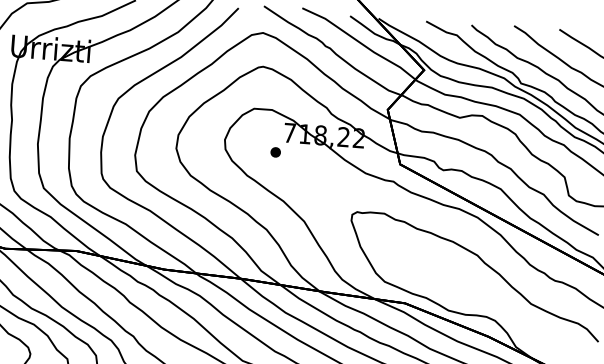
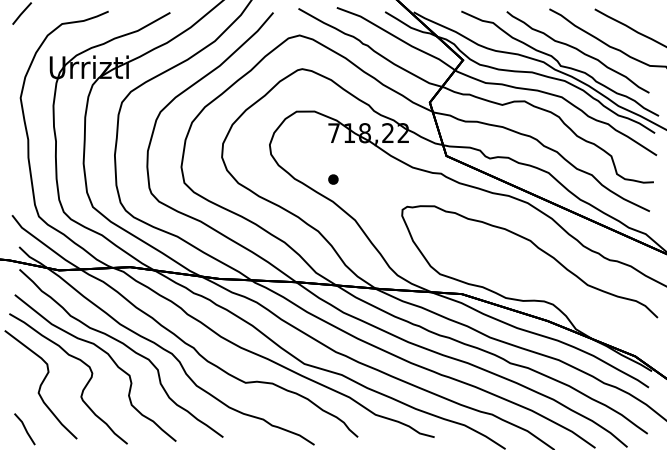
part: (275, 152) -> (333, 179), moved

